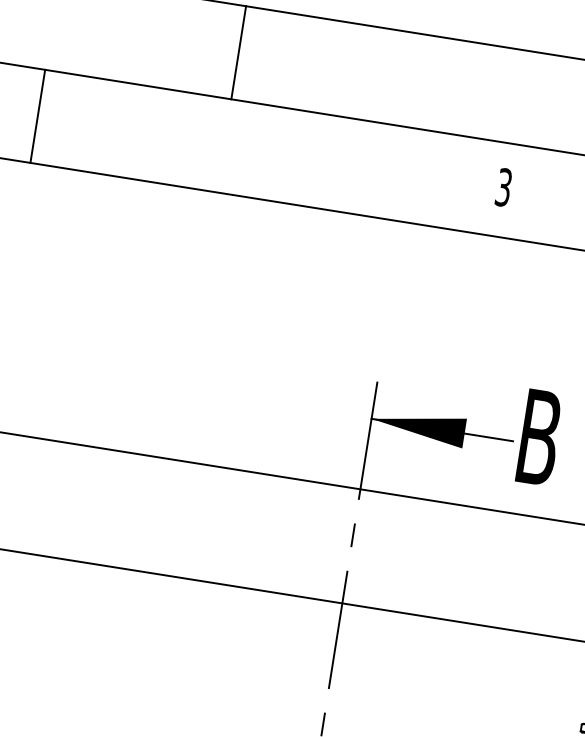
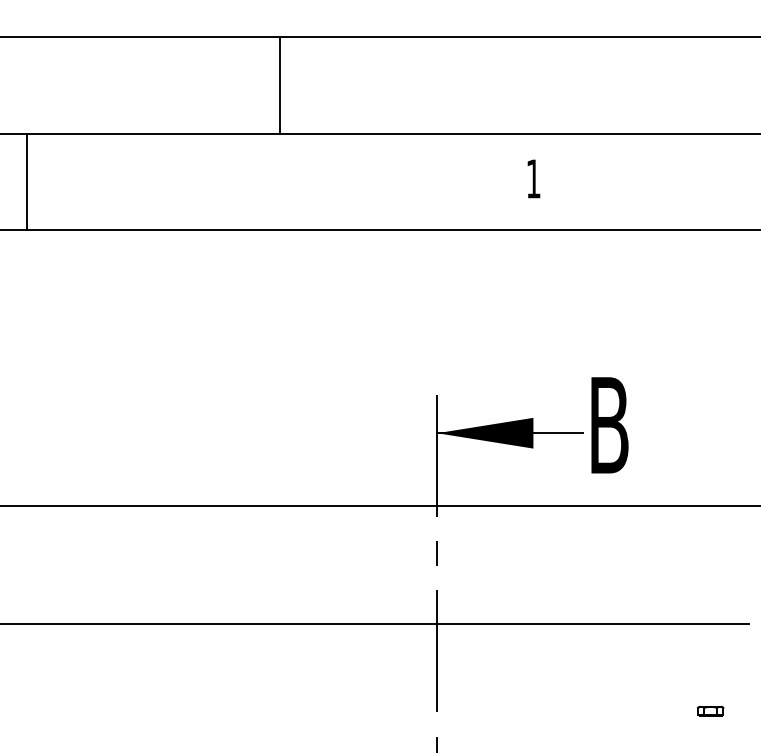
line: (238, 52) -> (279, 85), moved
line: (37, 116) -> (27, 181), moved
text: (503, 187) -> (533, 178), 3 -> 1

